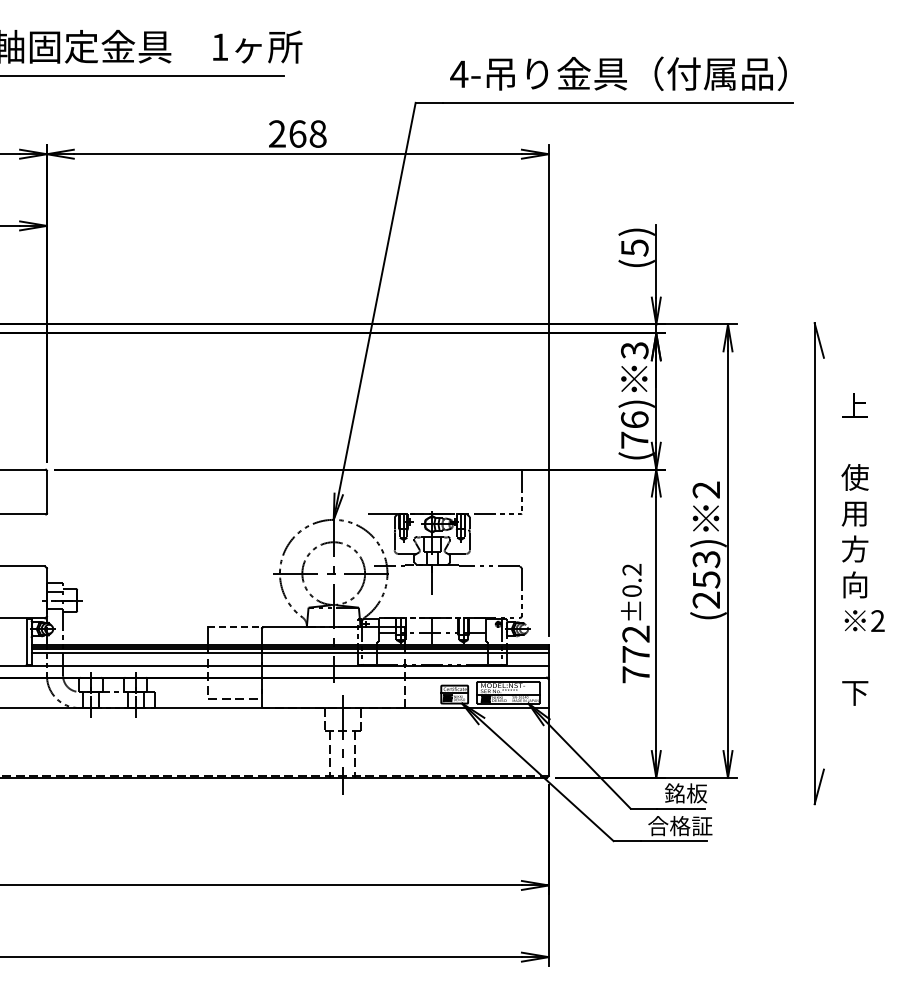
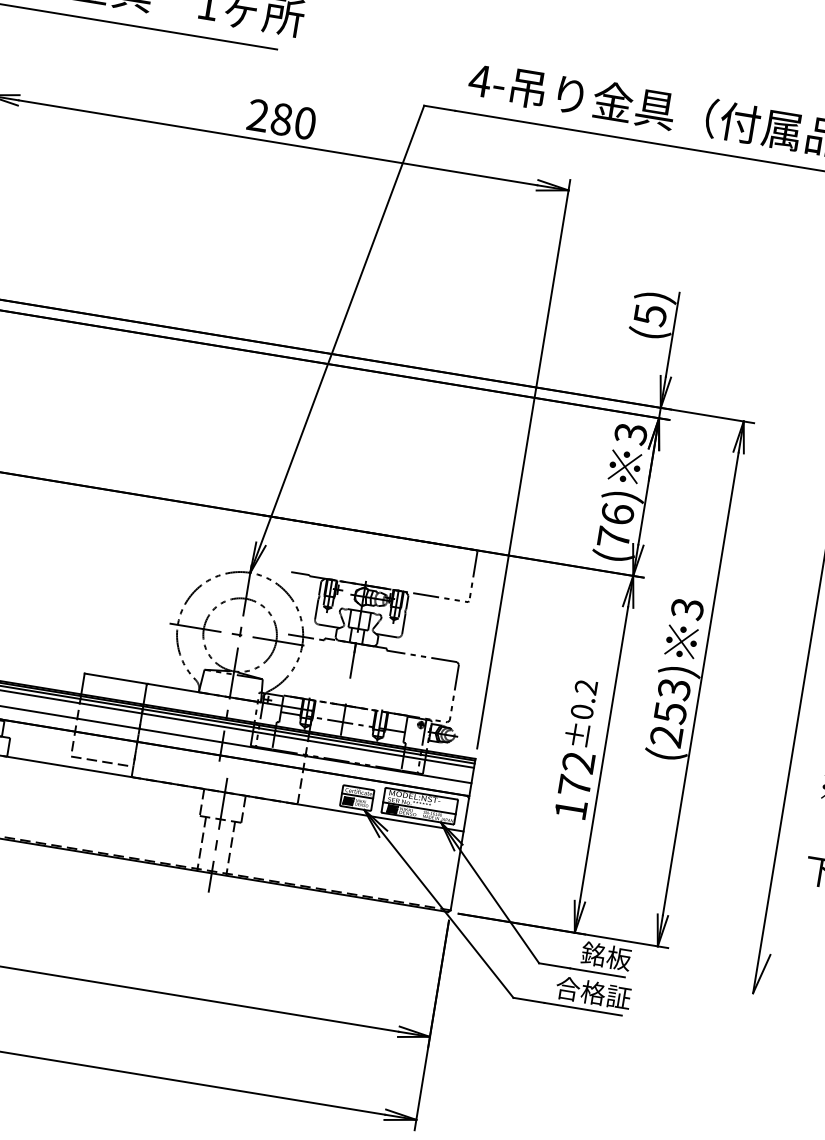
text: (307, 133) -> (293, 120), 268 -> 280
text: (706, 489) -> (687, 608), 2 -> 3
line: (235, 627) -> (116, 678), dashed -> solid
text: (635, 674) -> (570, 809), 772 -> 172

